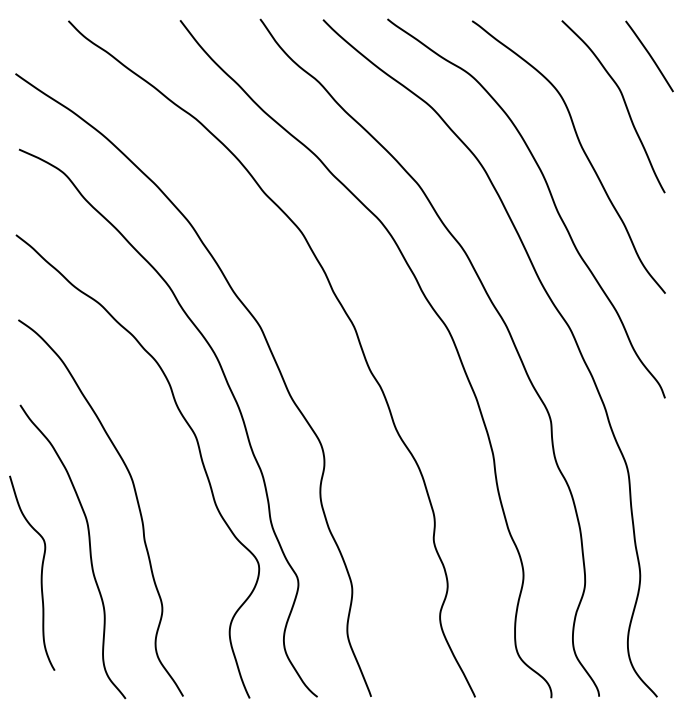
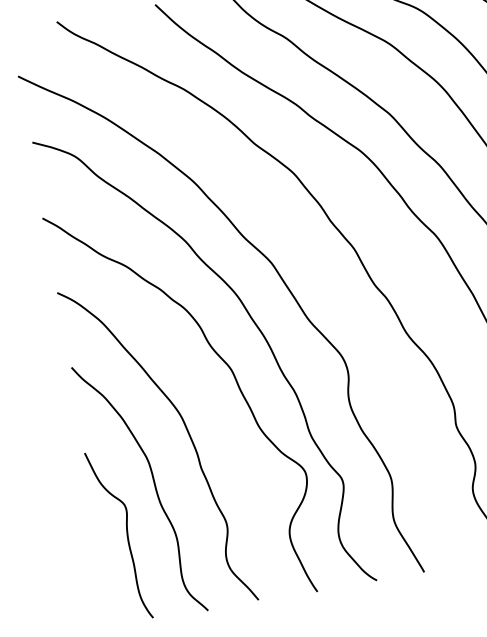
curve: (40, 574) -> (126, 535), moved

